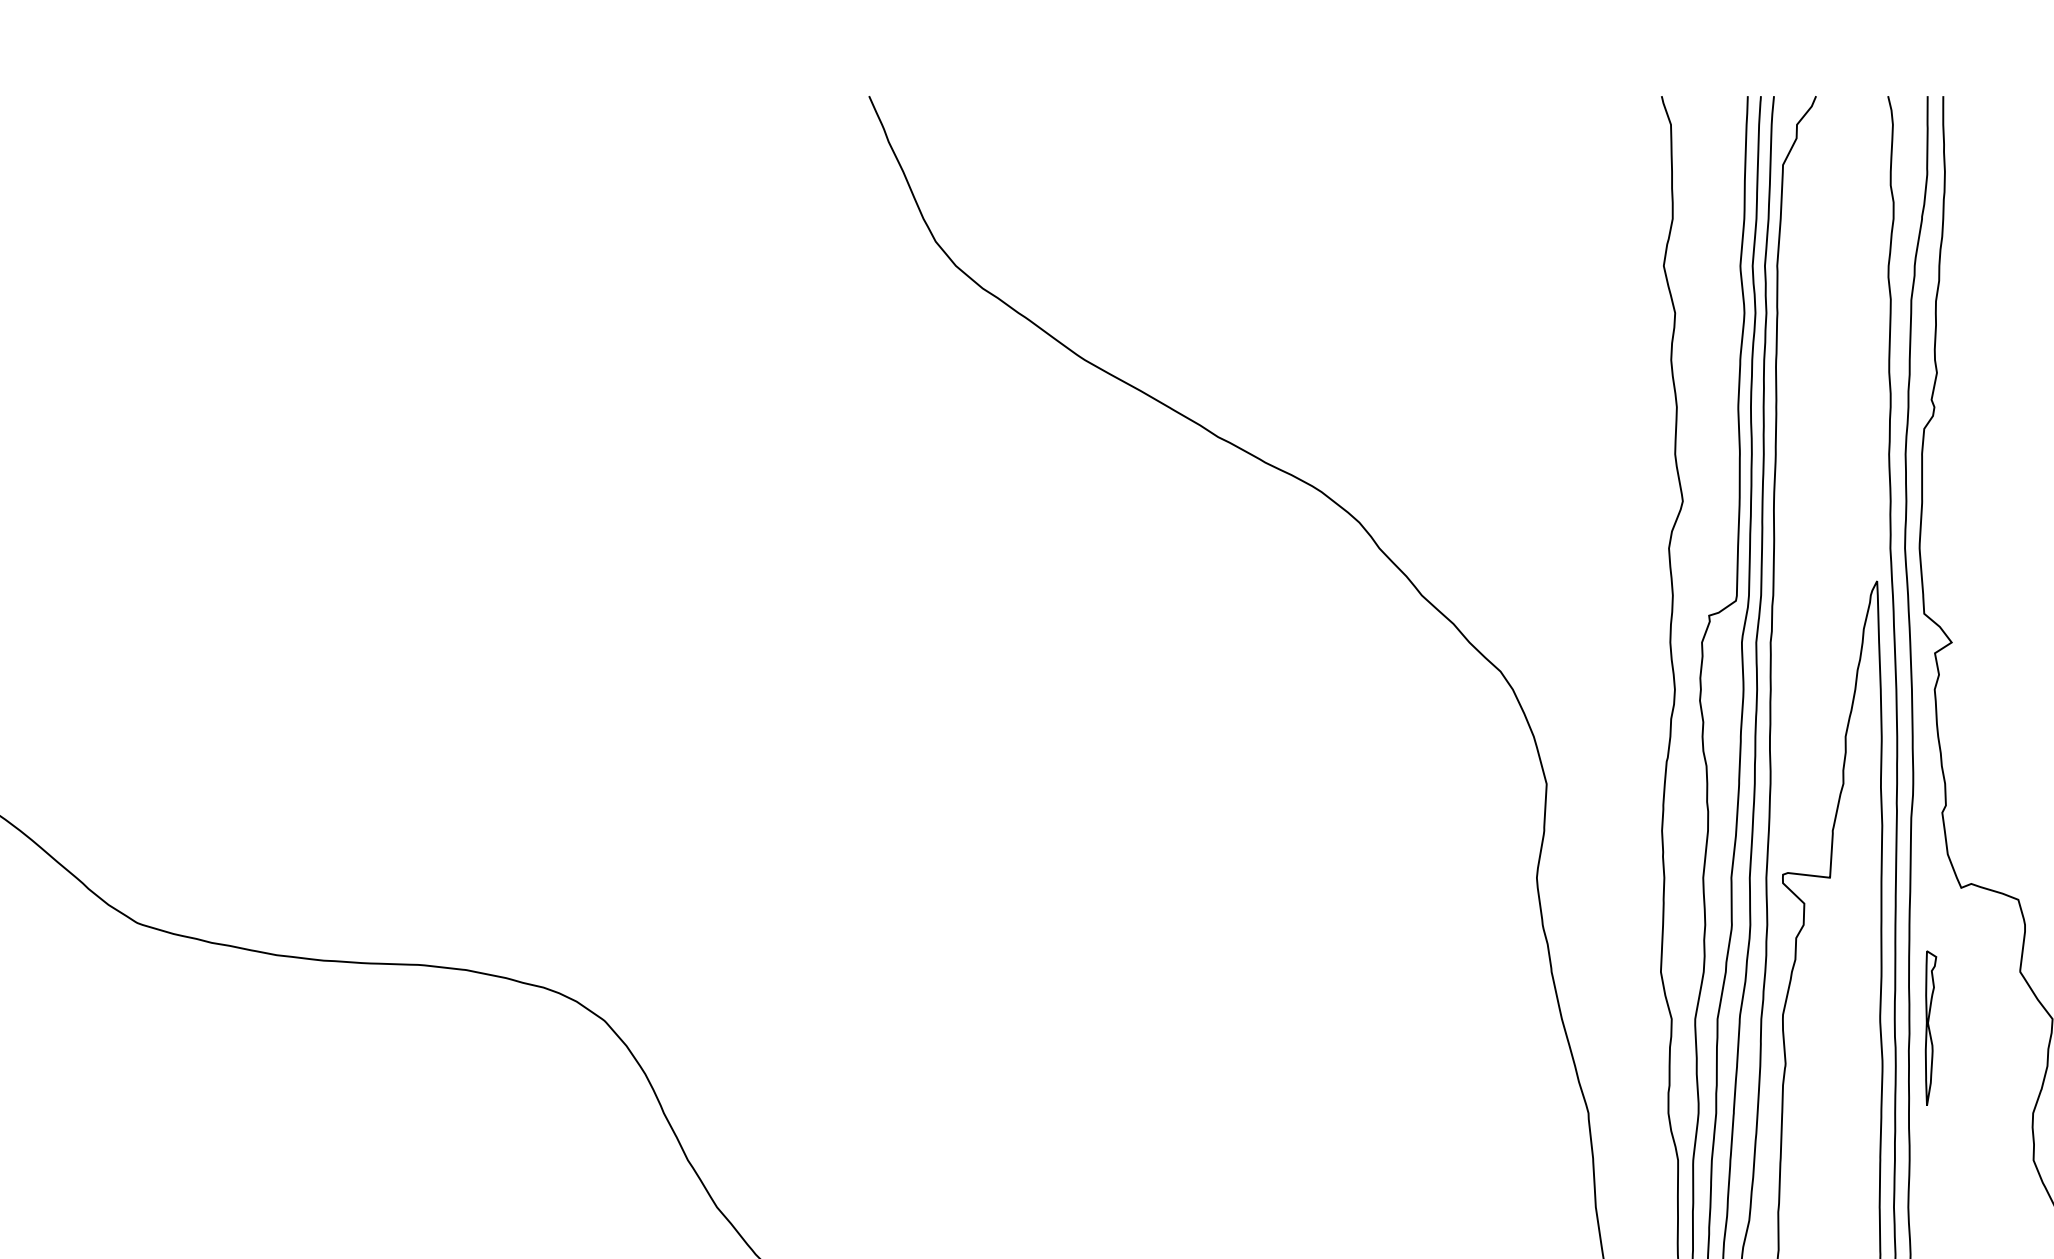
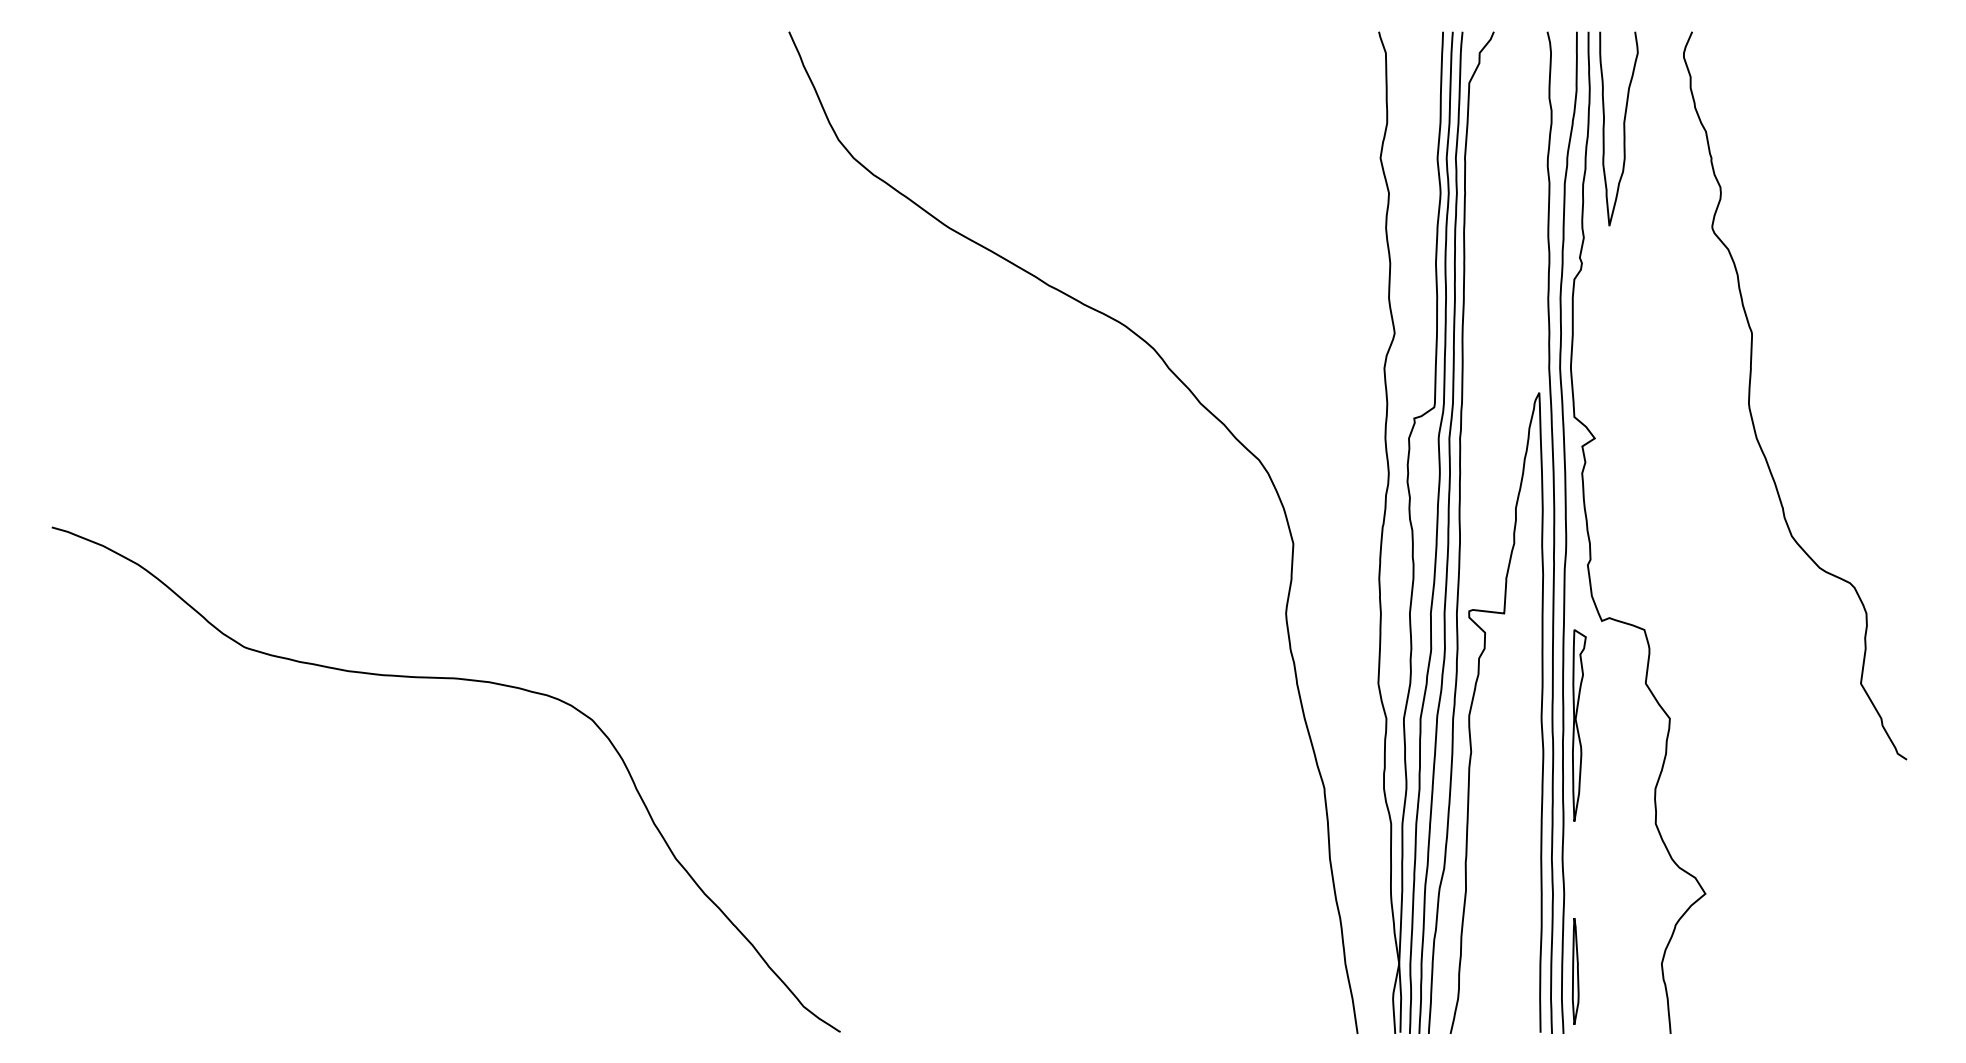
curve: (1990, 226) -> (1623, 128), added
part: (1931, 1028) -> (1579, 725), size x1.67

